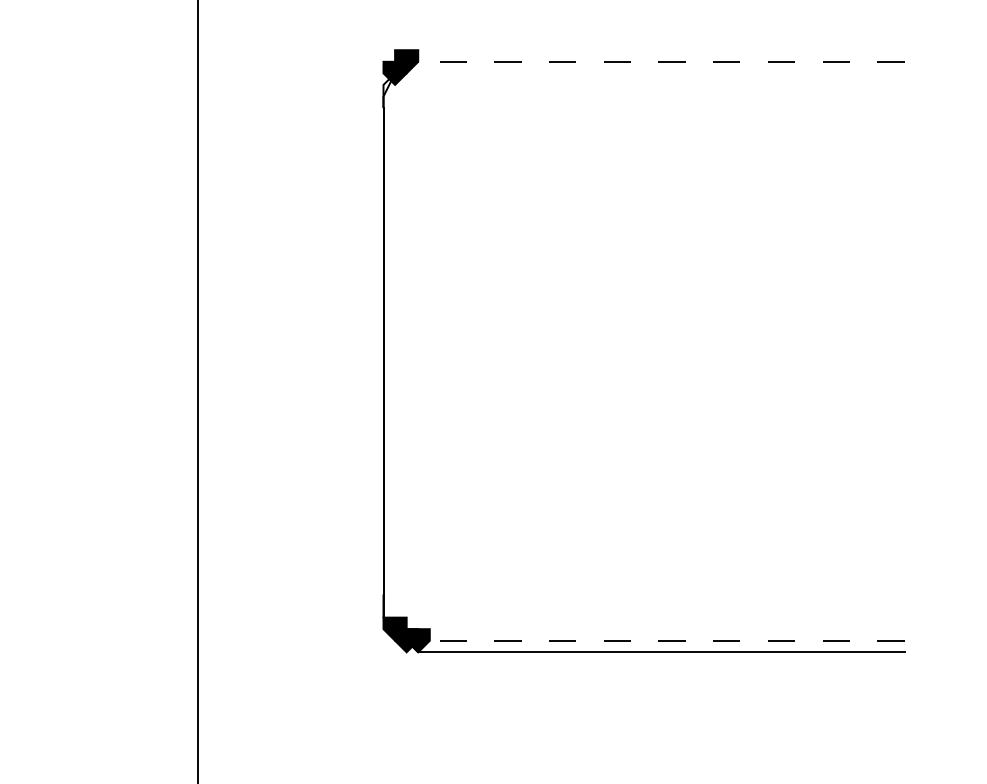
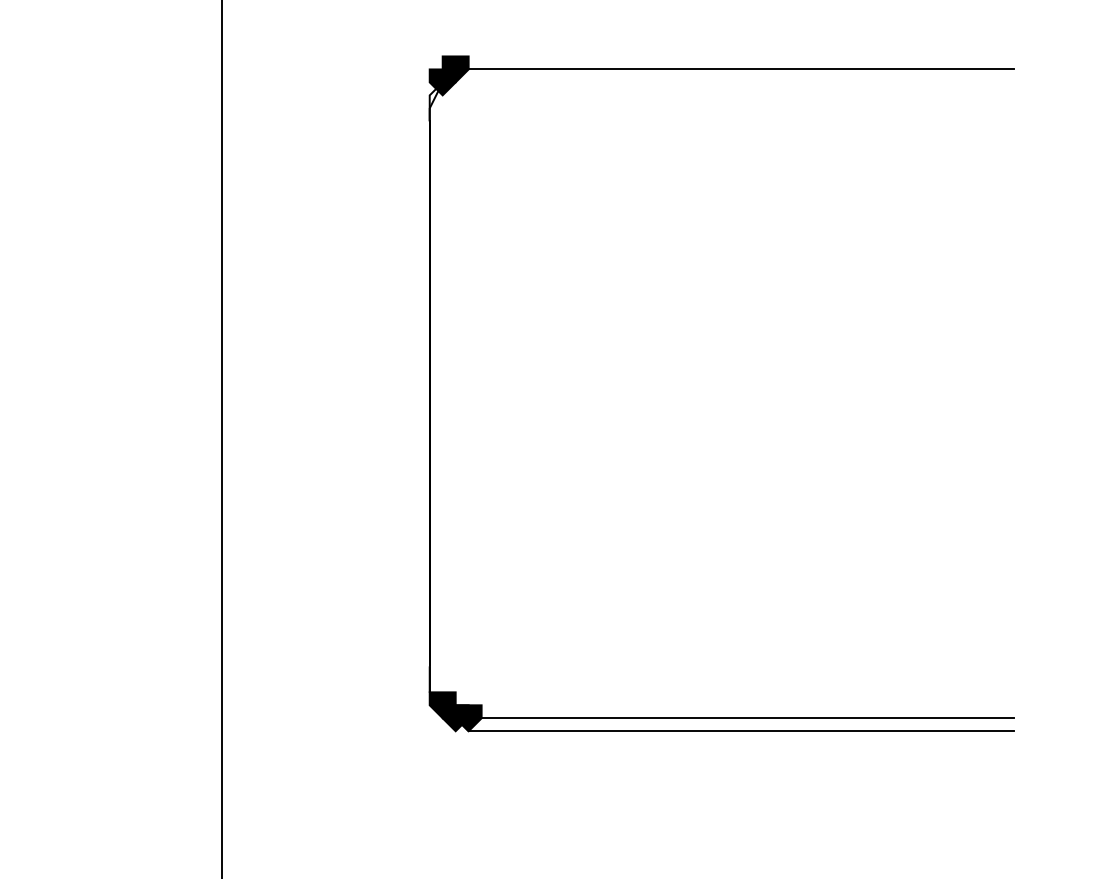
line: (661, 61) -> (741, 69), dashed -> solid
line: (661, 640) -> (741, 718), dashed -> solid

